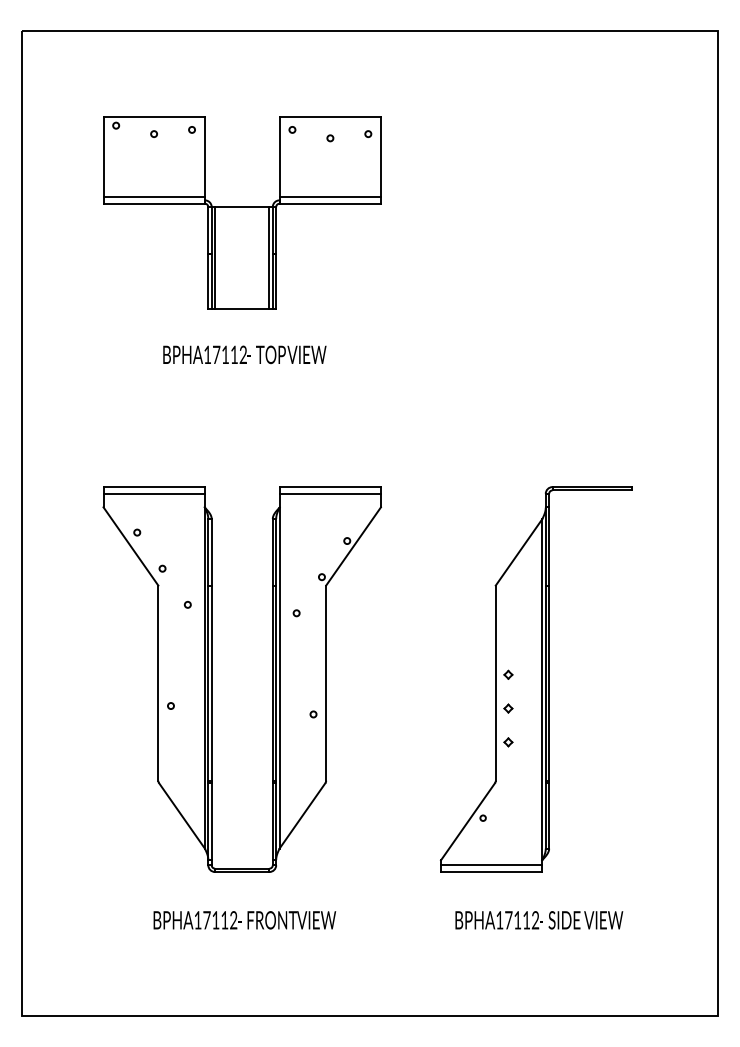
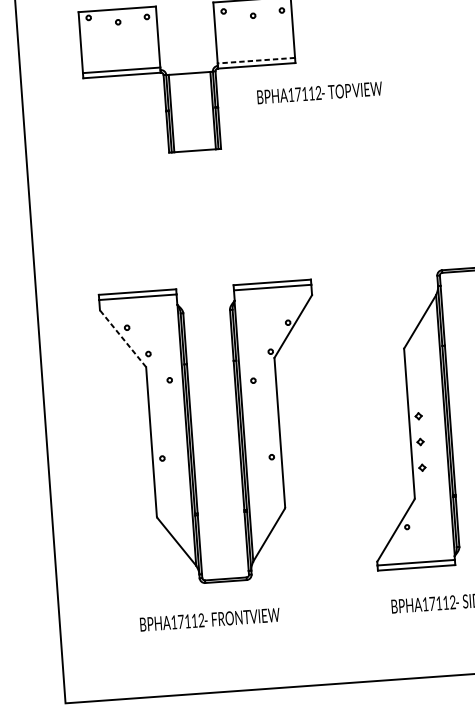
line: (330, 197) -> (256, 61), solid -> dashed
text: (244, 354) -> (319, 92), moved
line: (130, 546) -> (122, 338), solid -> dashed
text: (244, 920) -> (209, 619), moved

